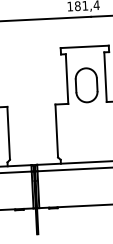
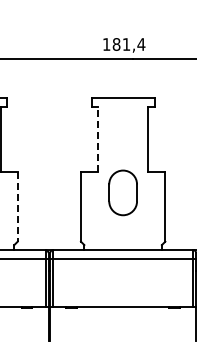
line: (66, 79) -> (97, 139), solid -> dashed
part: (86, 85) -> (122, 192), moved
line: (8, 133) -> (17, 206), solid -> dashed

